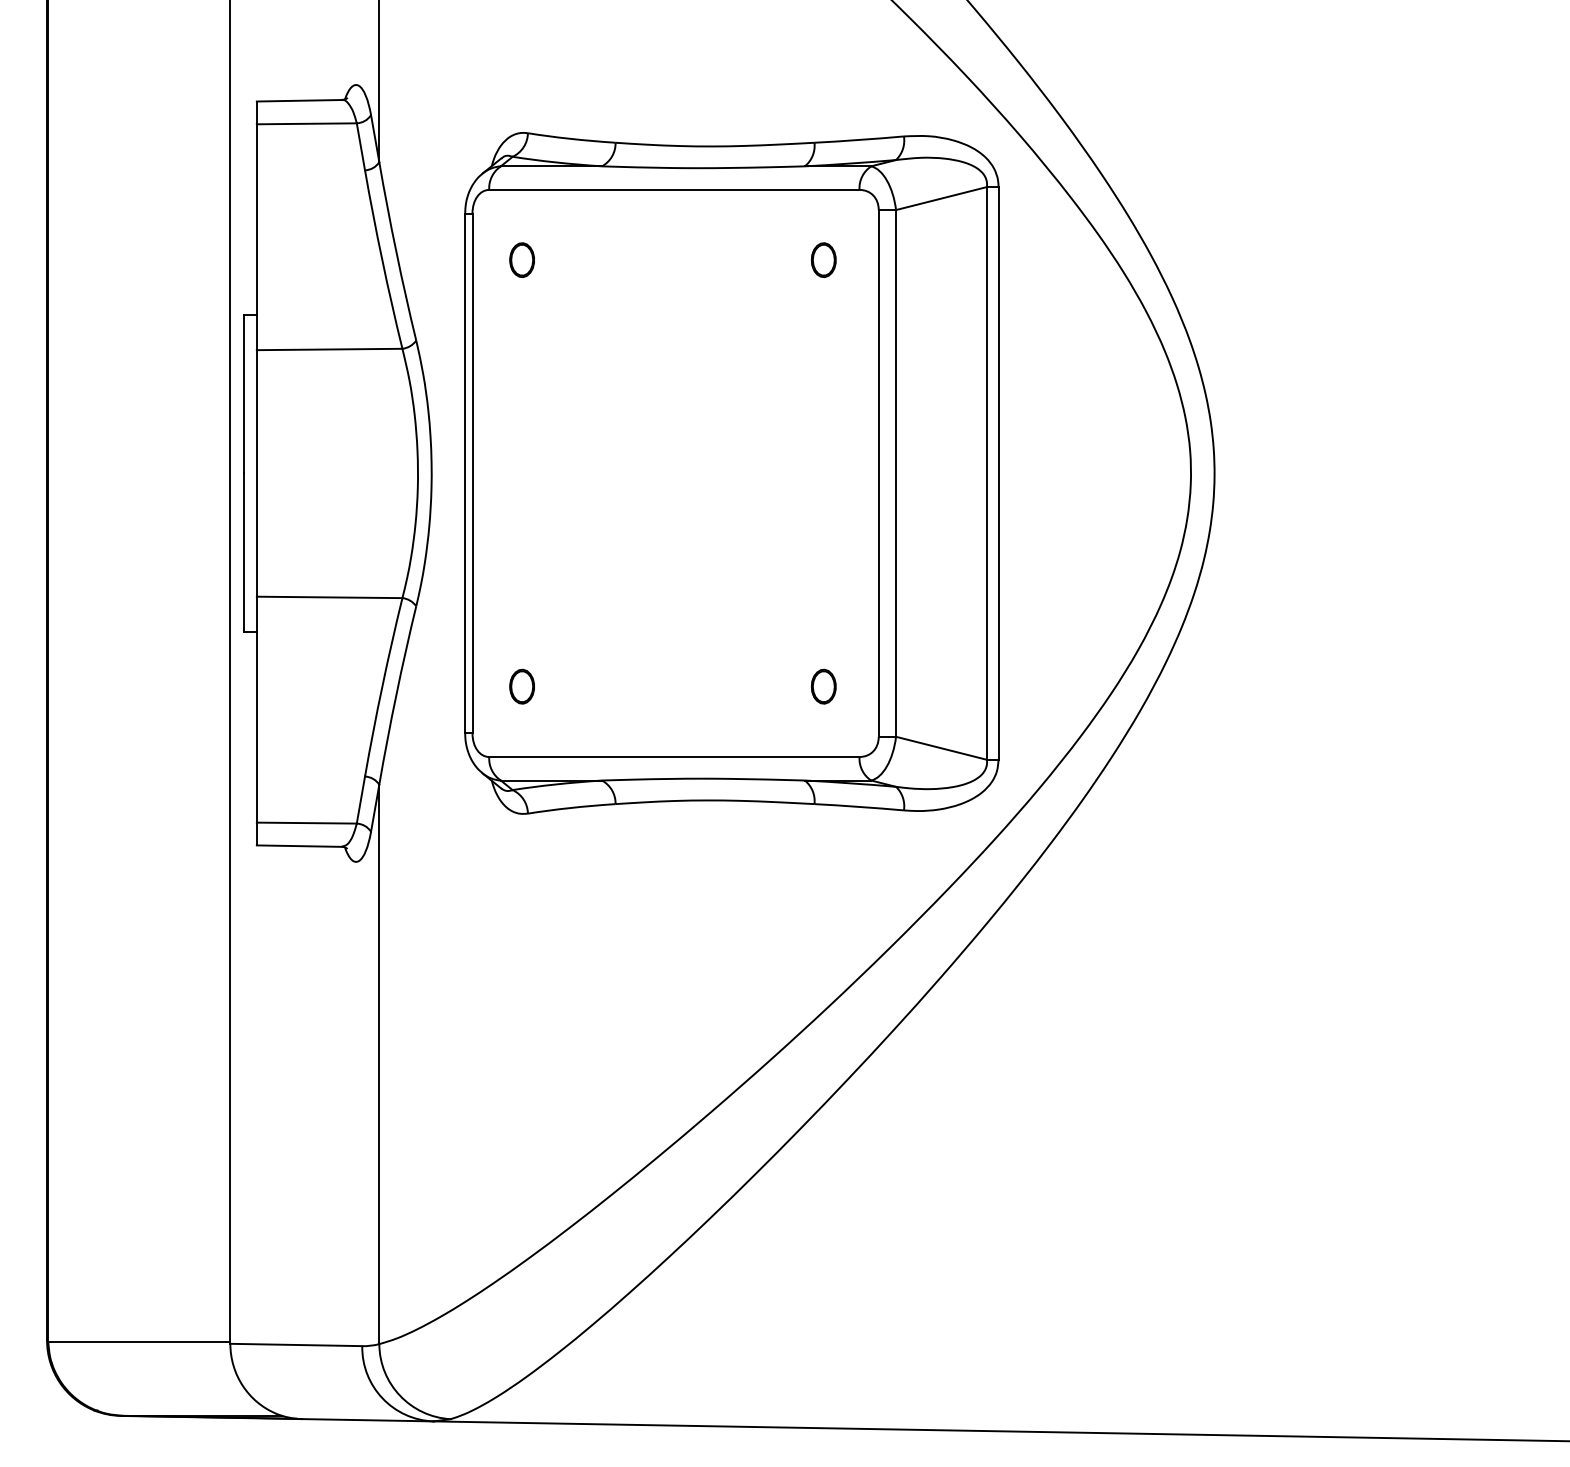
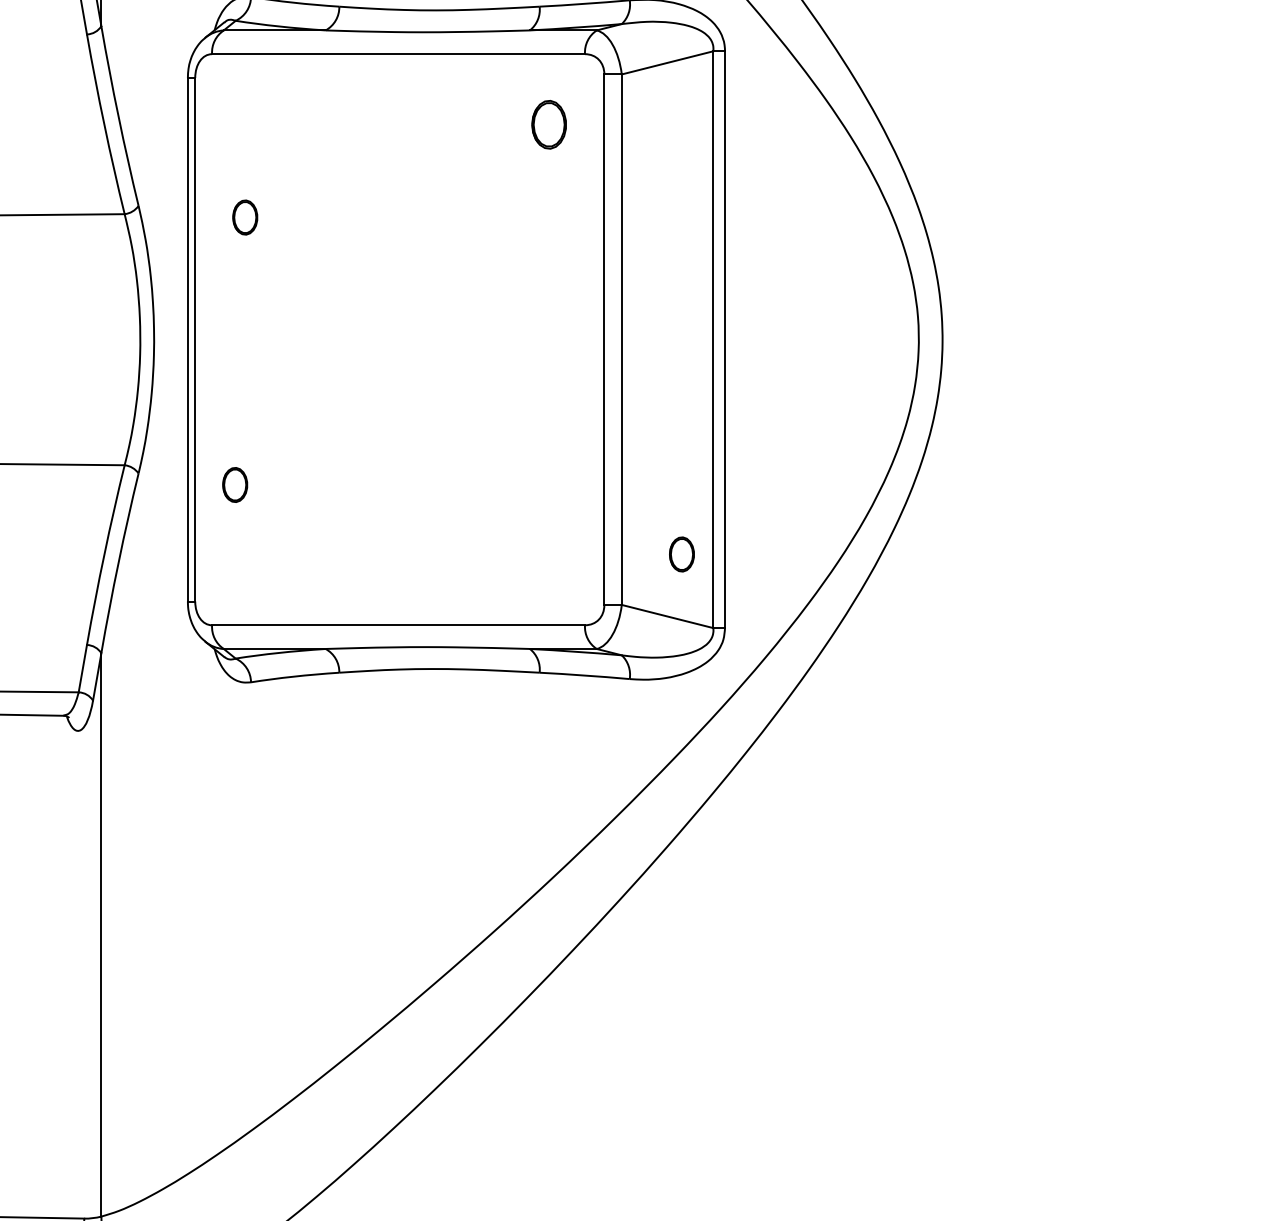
part: (521, 259) -> (244, 216), moved
part: (823, 260) -> (548, 125), size x1.4
part: (521, 686) -> (234, 484), moved
part: (823, 686) -> (681, 554), moved

